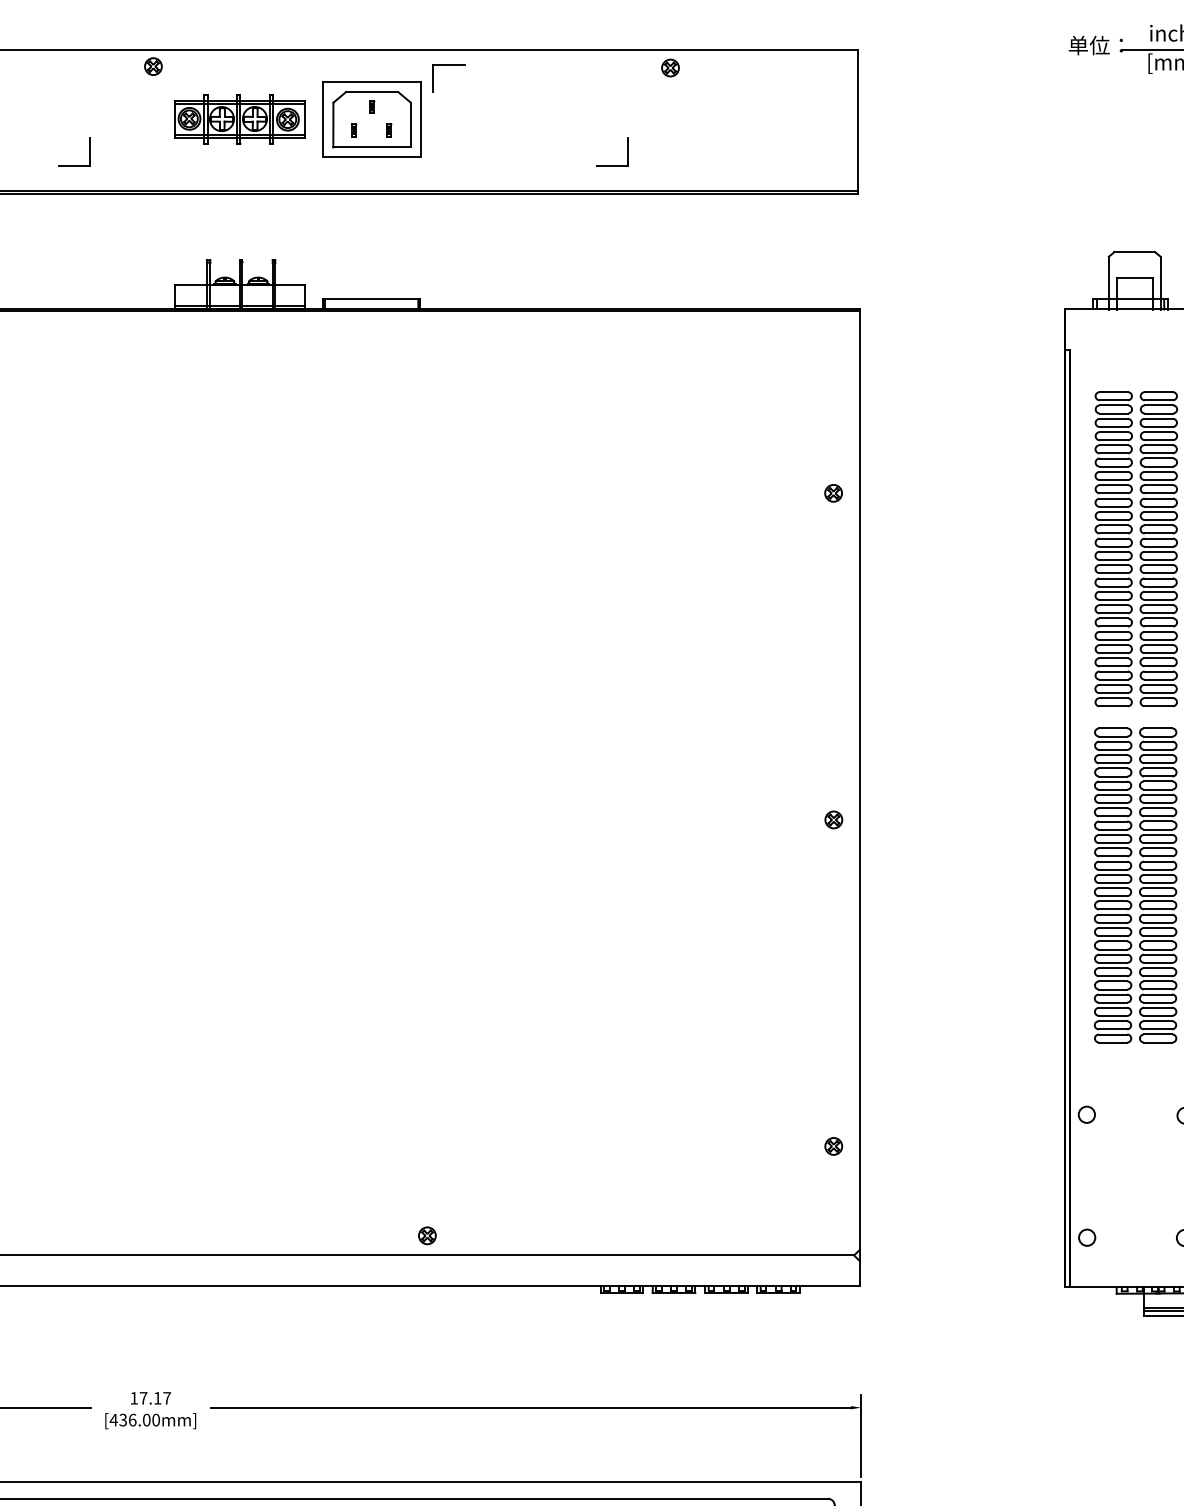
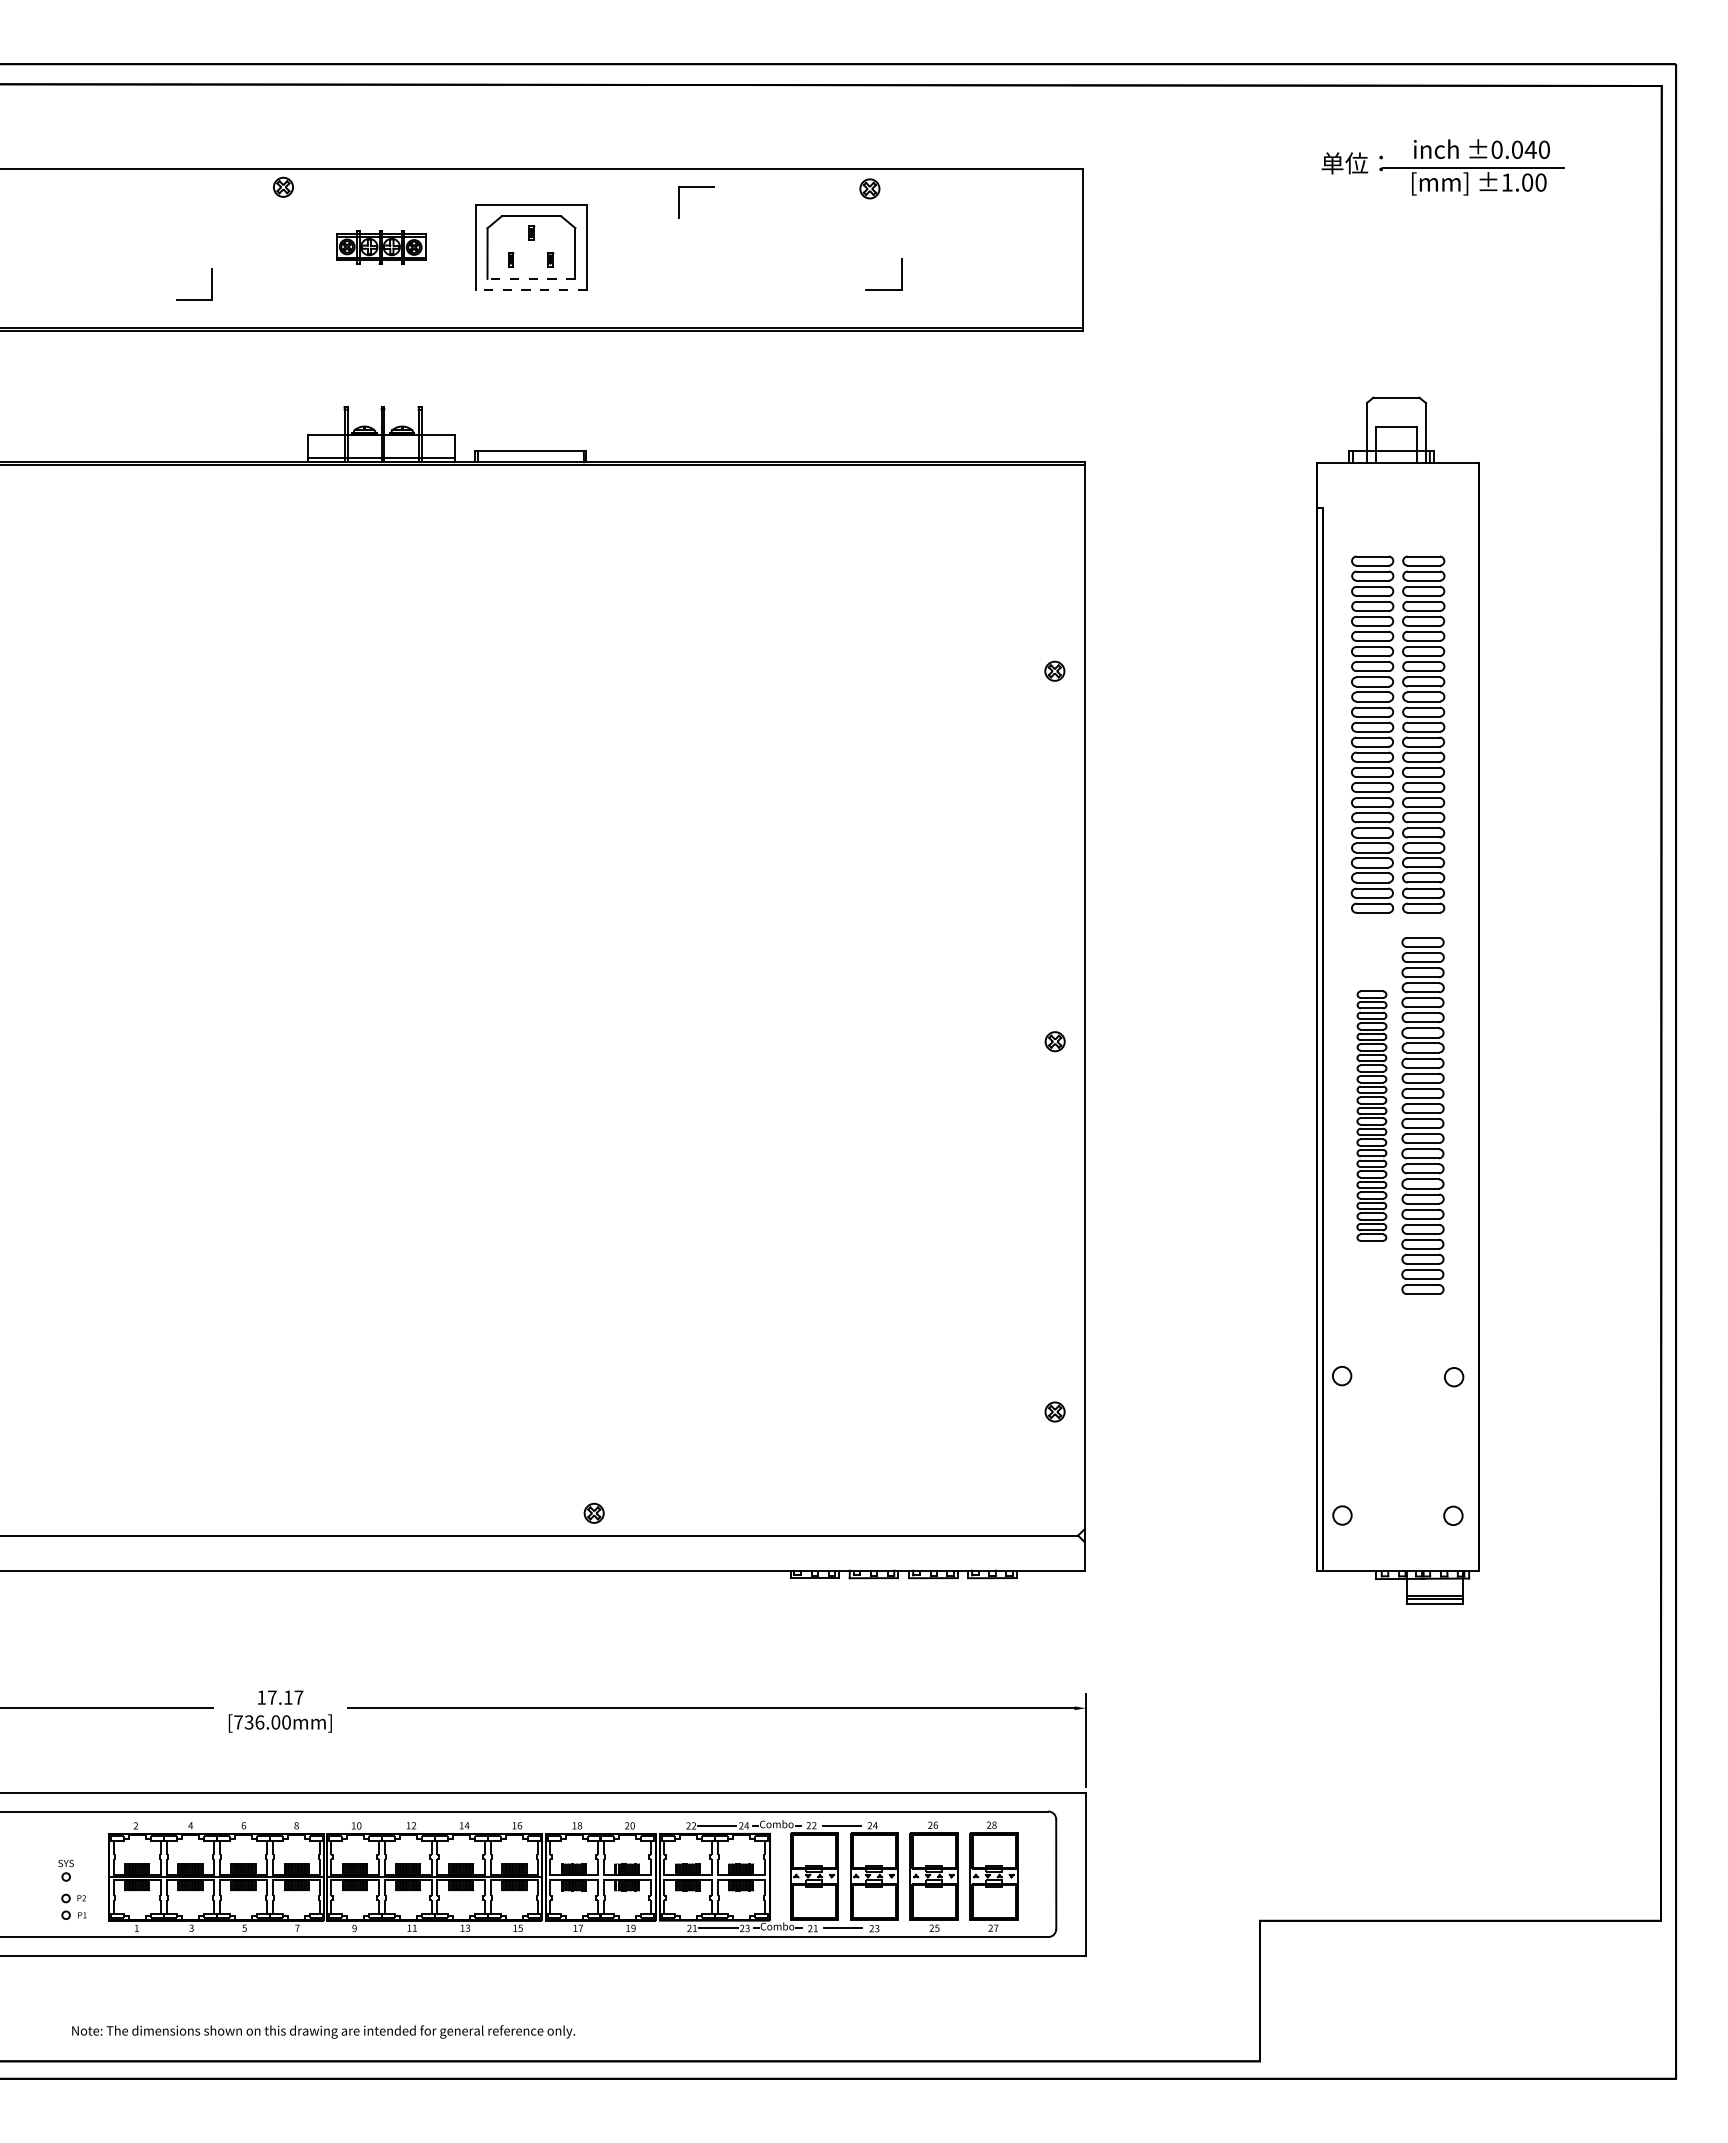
part: (448, 65) -> (696, 187), moved
part: (239, 119) -> (381, 247), size x0.6
line: (372, 147) -> (531, 278), solid -> dashed
line: (372, 157) -> (531, 290), solid -> dashed
part: (611, 165) -> (883, 289), moved
part: (1112, 885) -> (1371, 1116), size x0.7
text: (113, 1420) -> (238, 1722), [436.00mm] -> [736.00mm]

